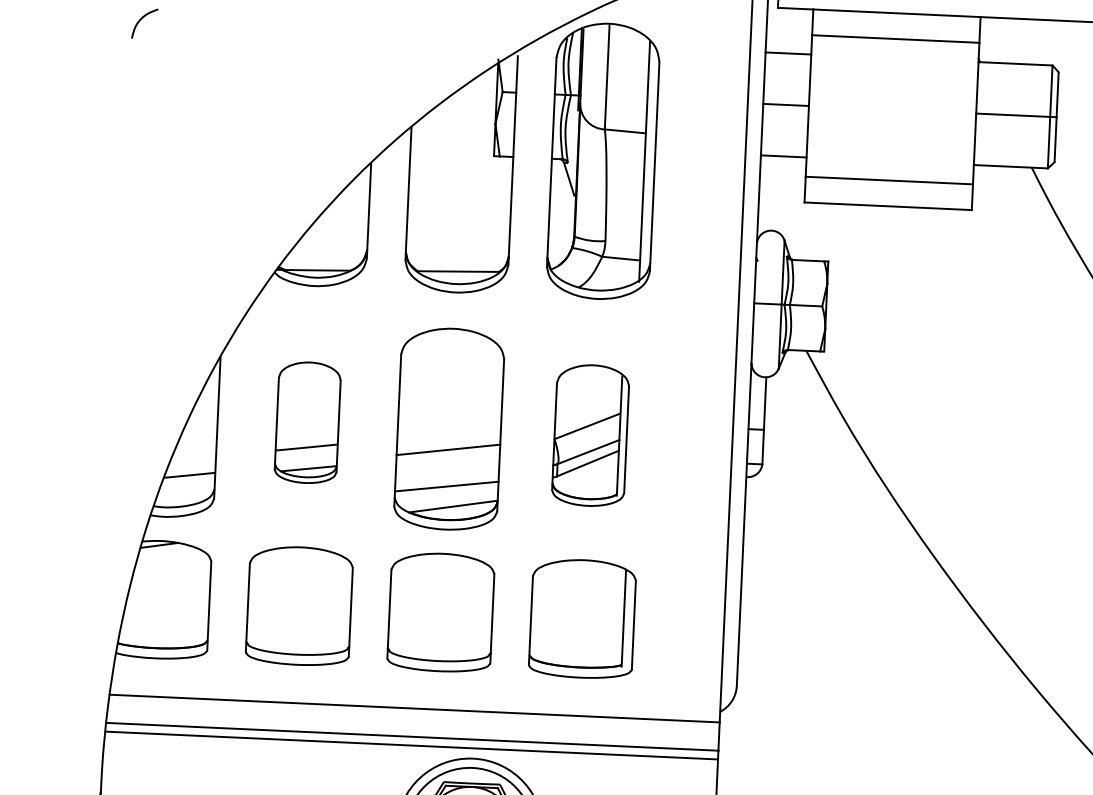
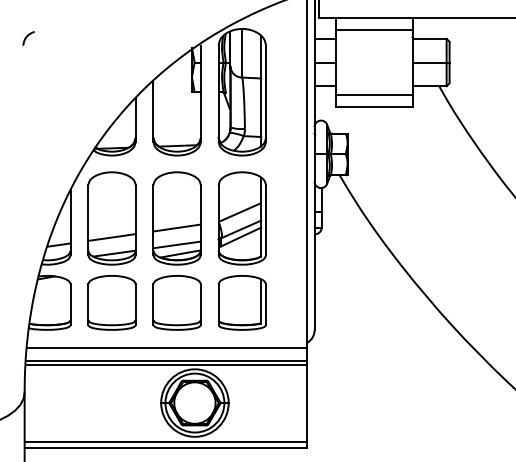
part: (306, 422) -> (111, 218), size x1.67
part: (589, 435) -> (241, 218), size x1.43

